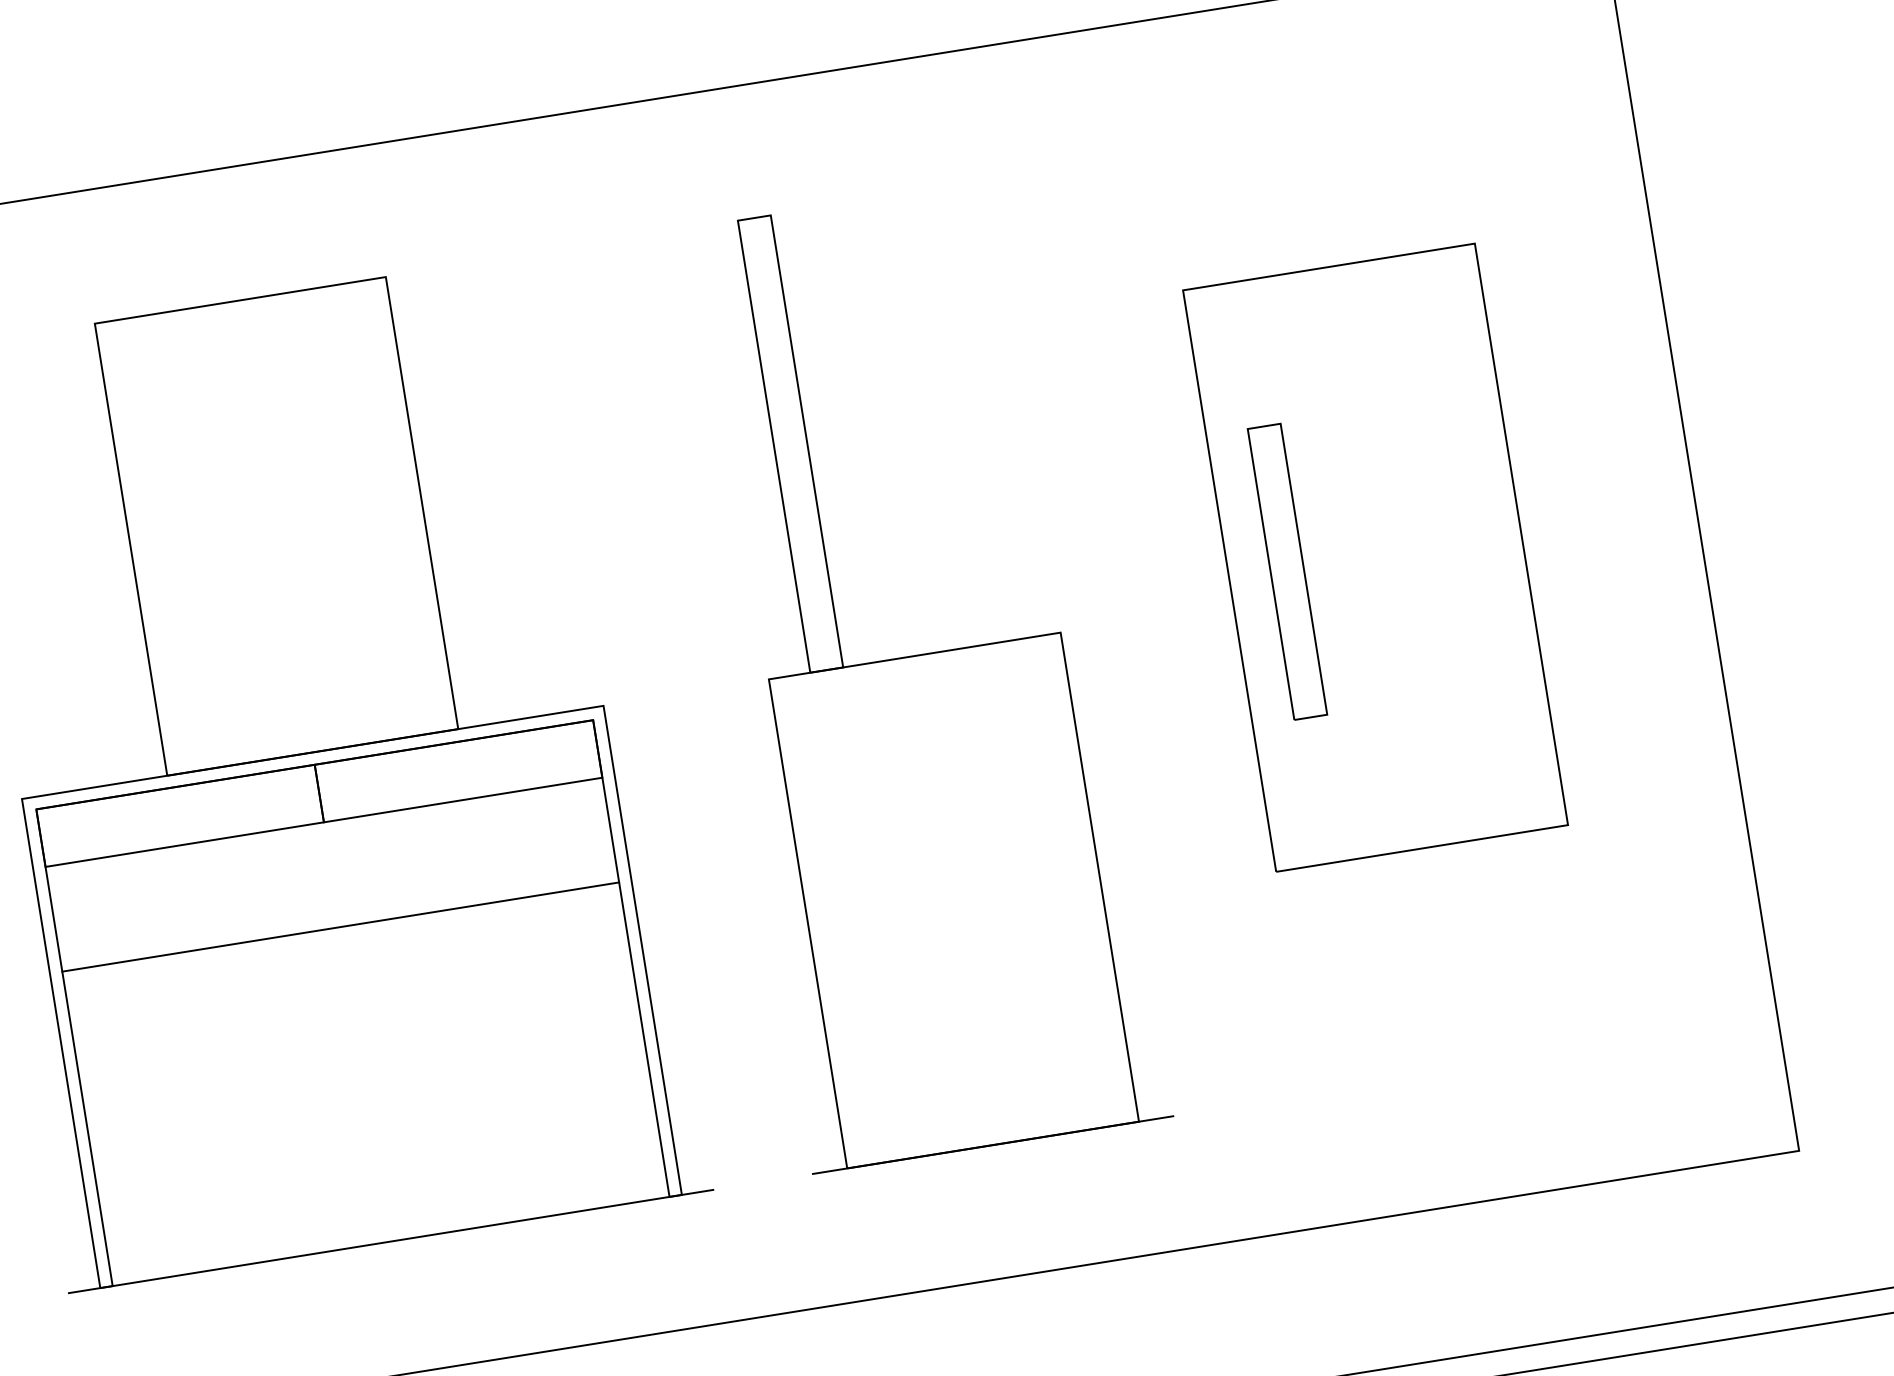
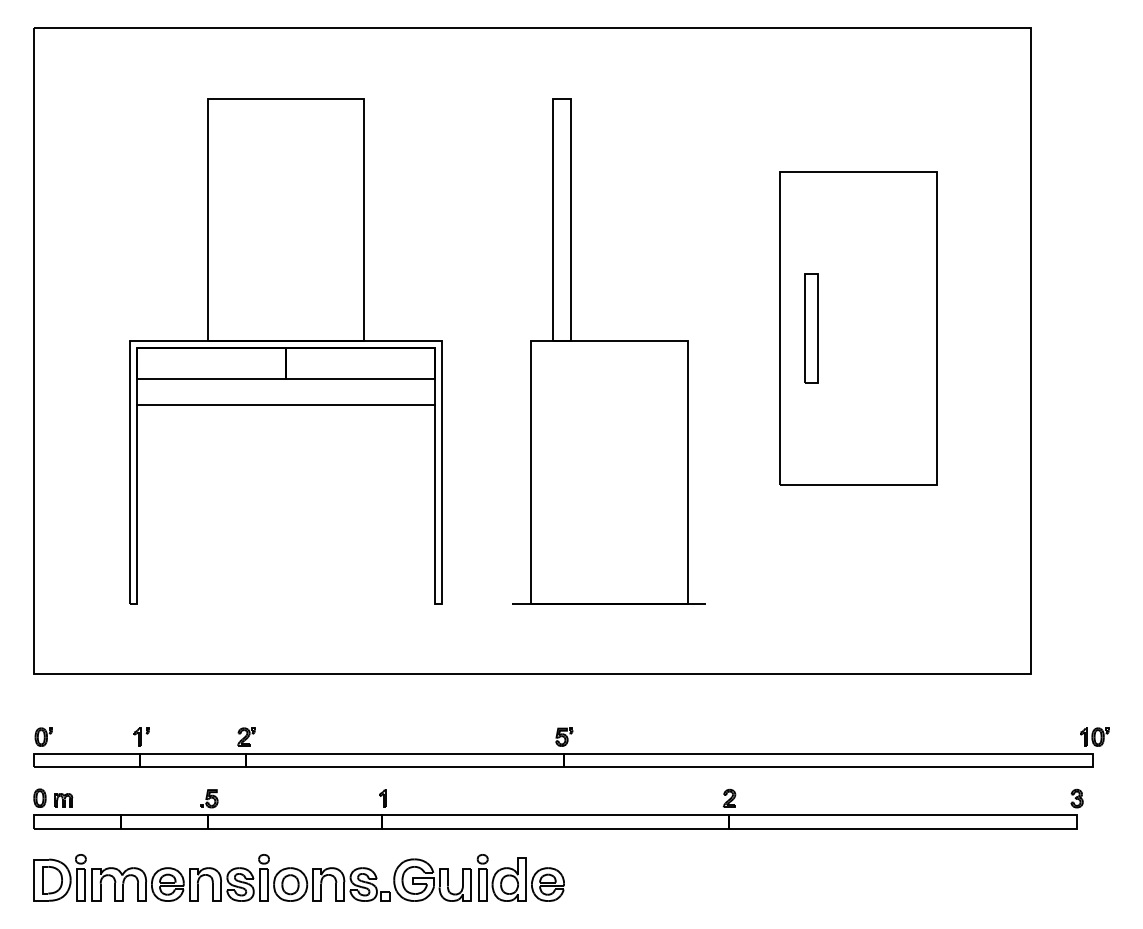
part: (1287, 571) -> (811, 328), size x0.7
line: (339, 928) -> (285, 405), moved
line: (390, 1241) -> (285, 603), removed

